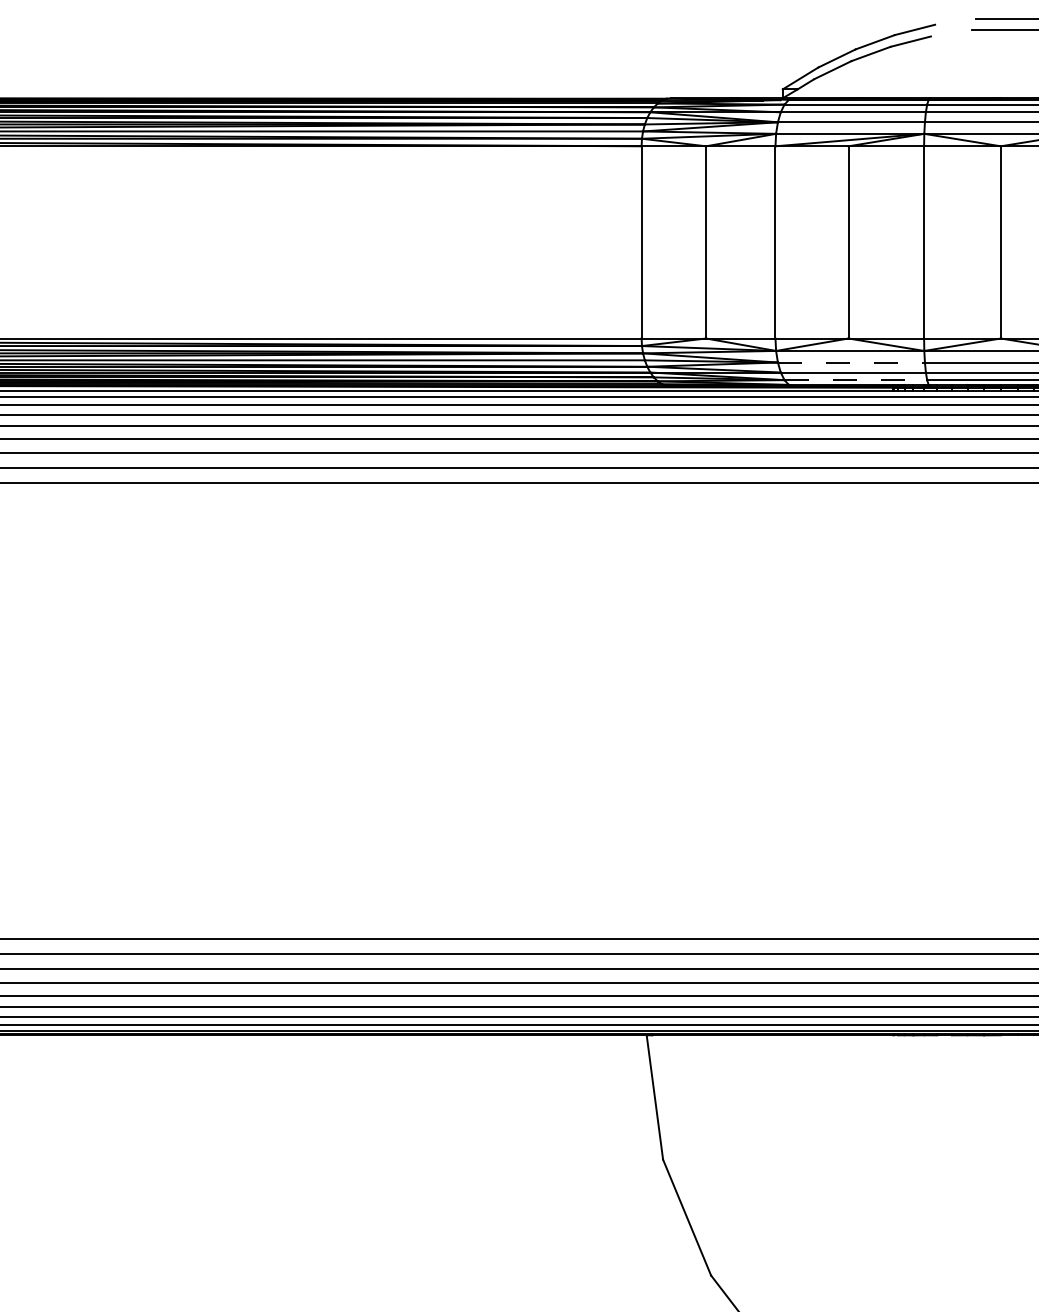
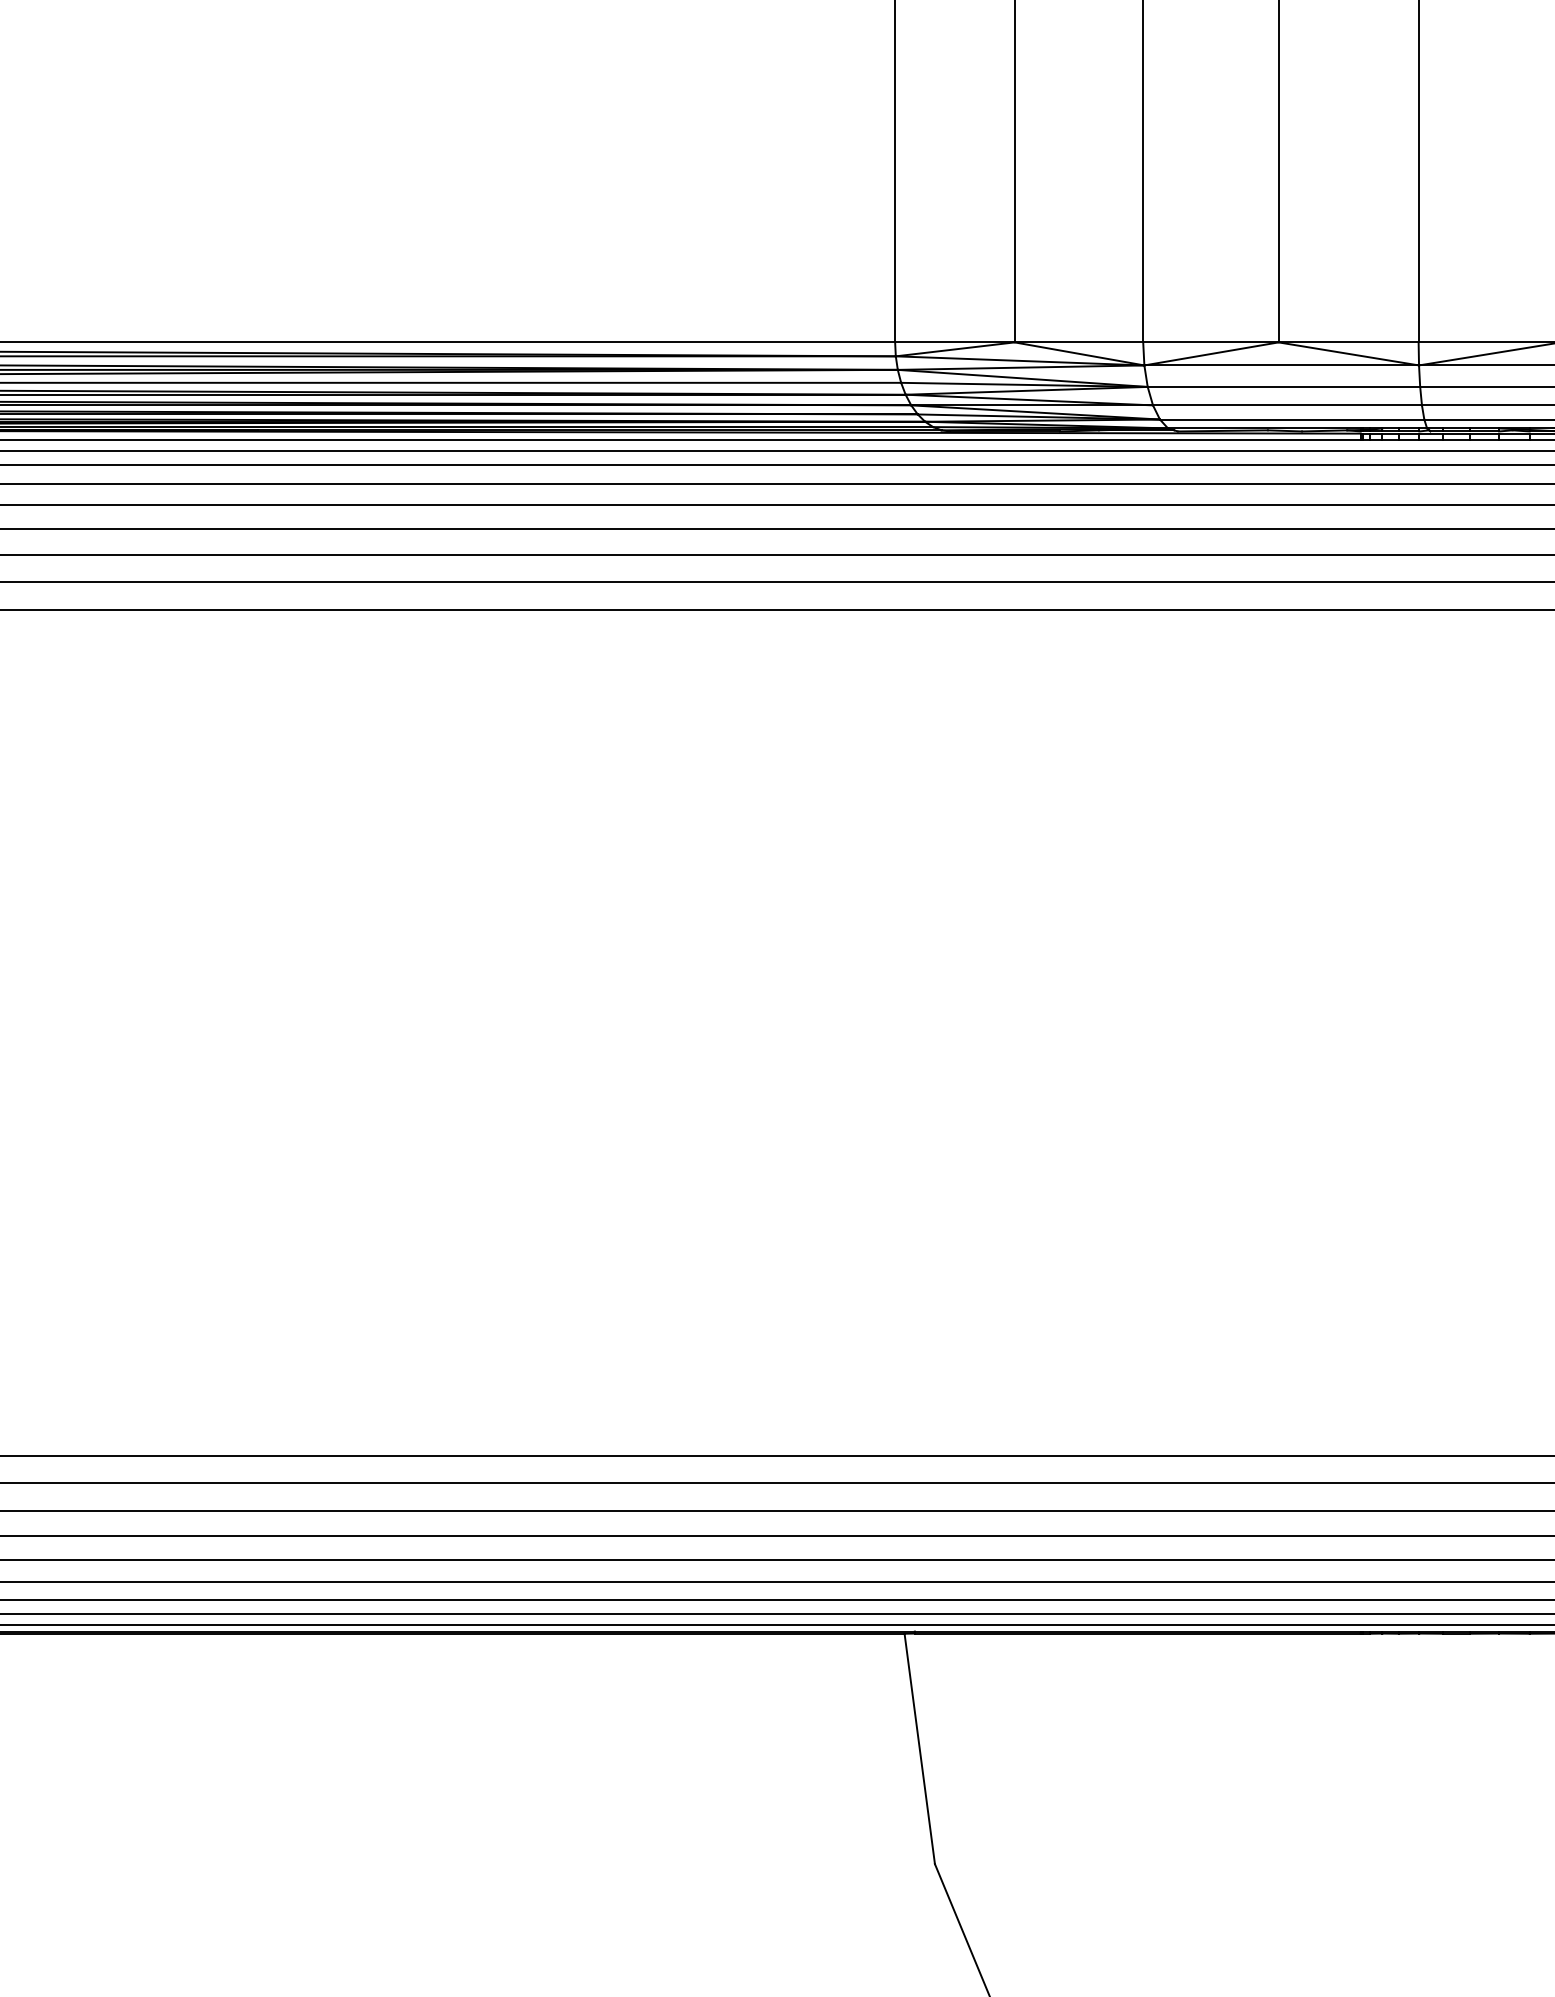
line: (851, 362) -> (1284, 386), dashed -> solid
line: (856, 380) -> (1293, 420), dashed -> solid

